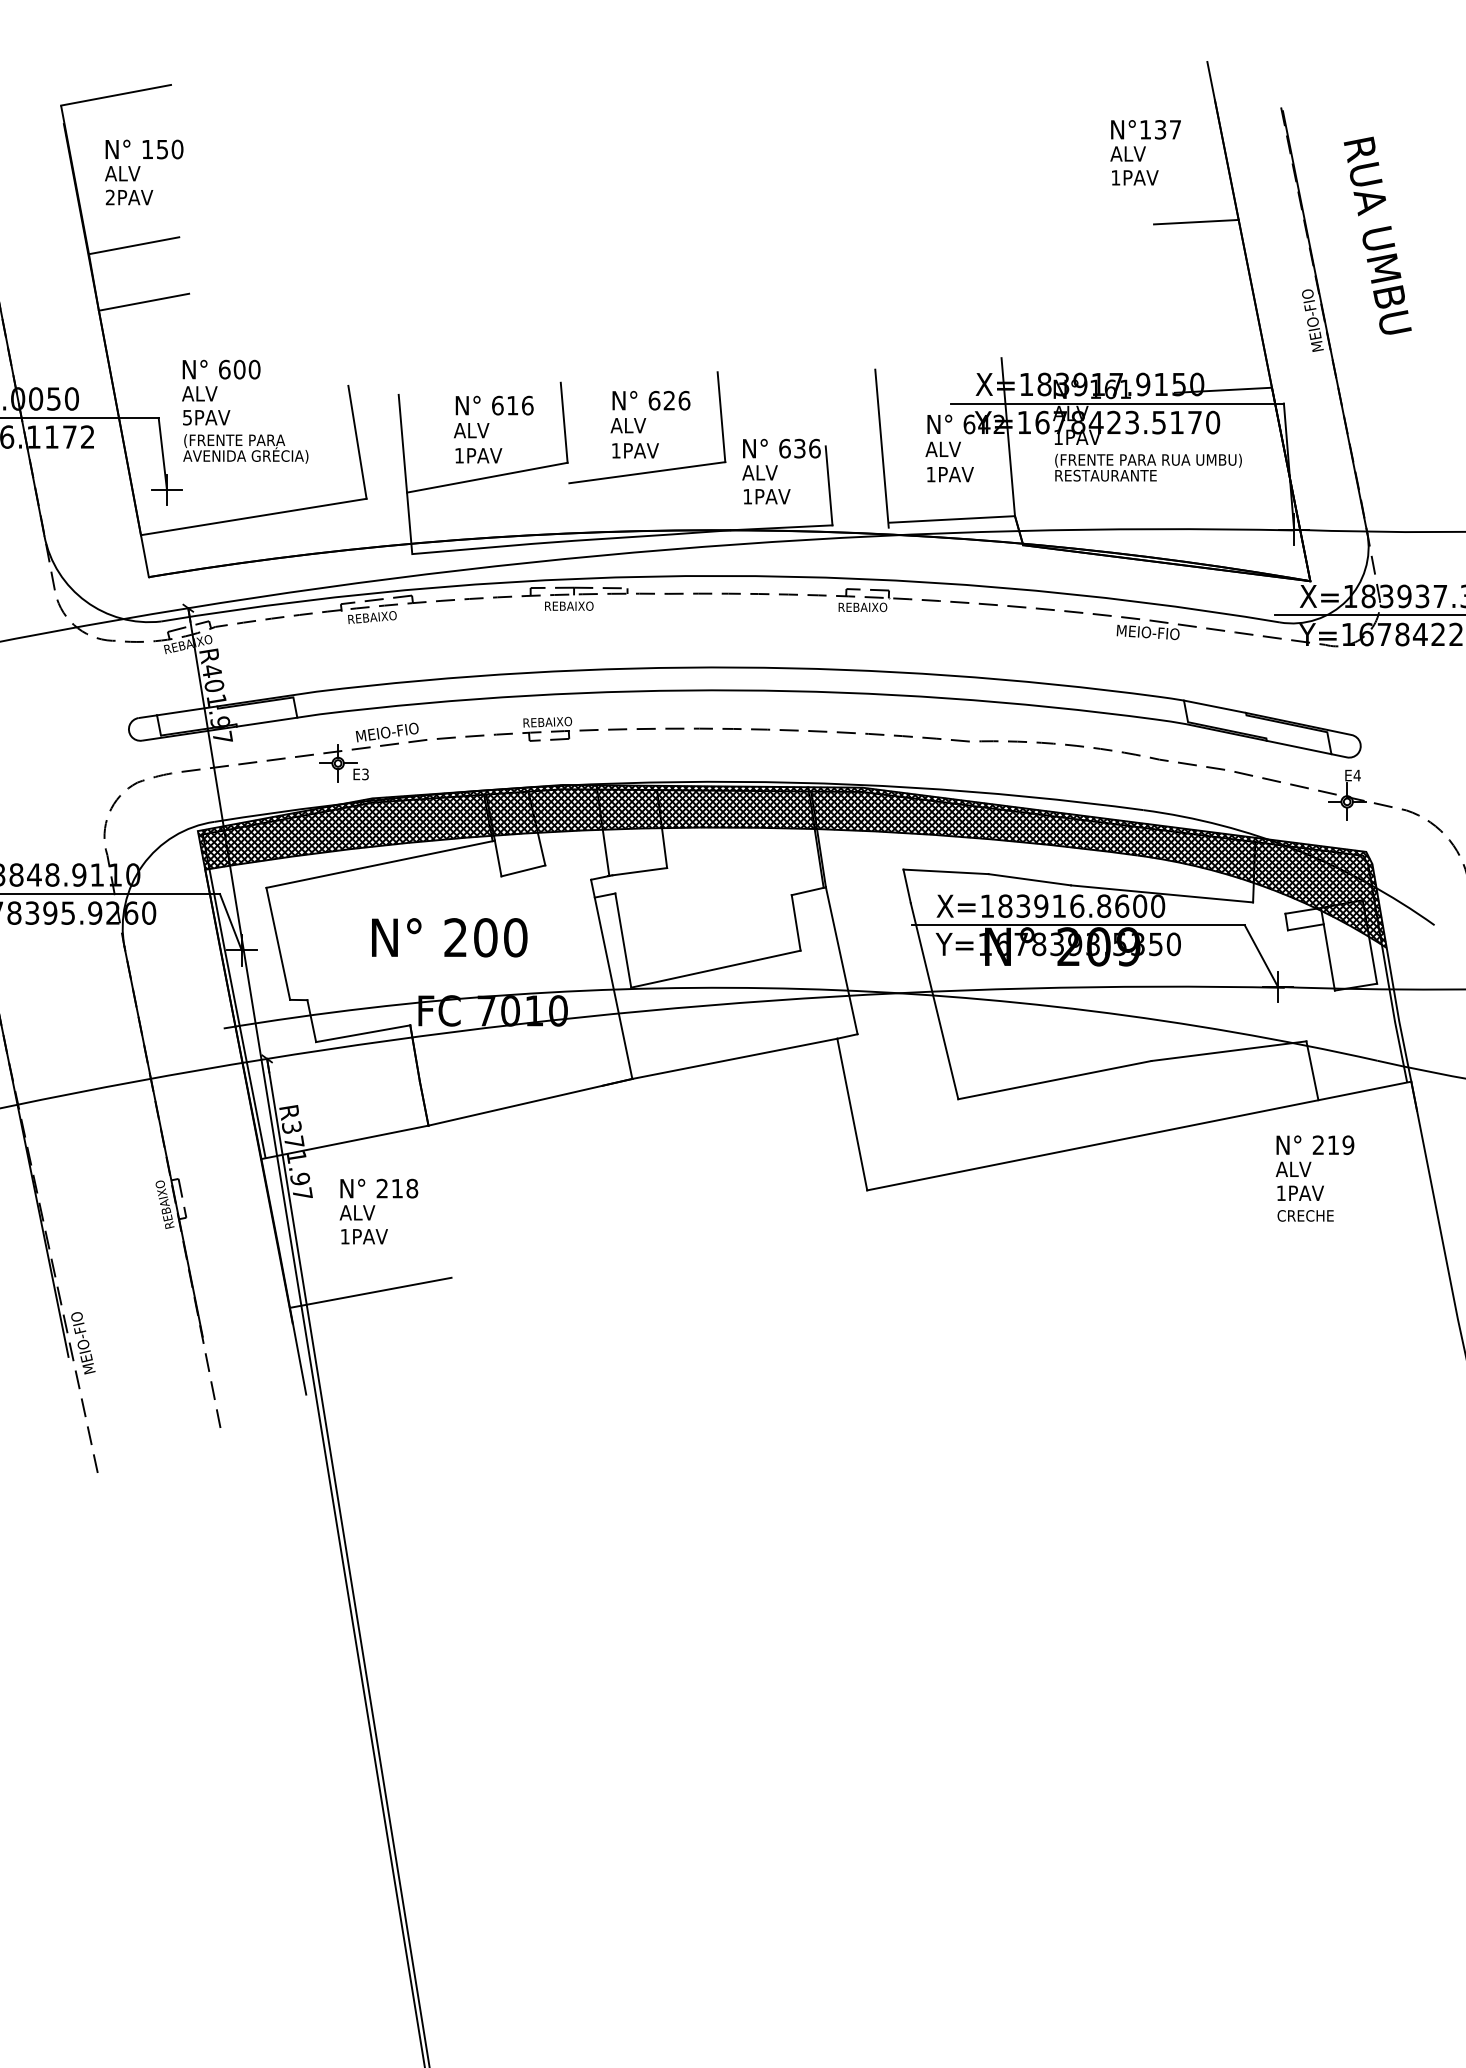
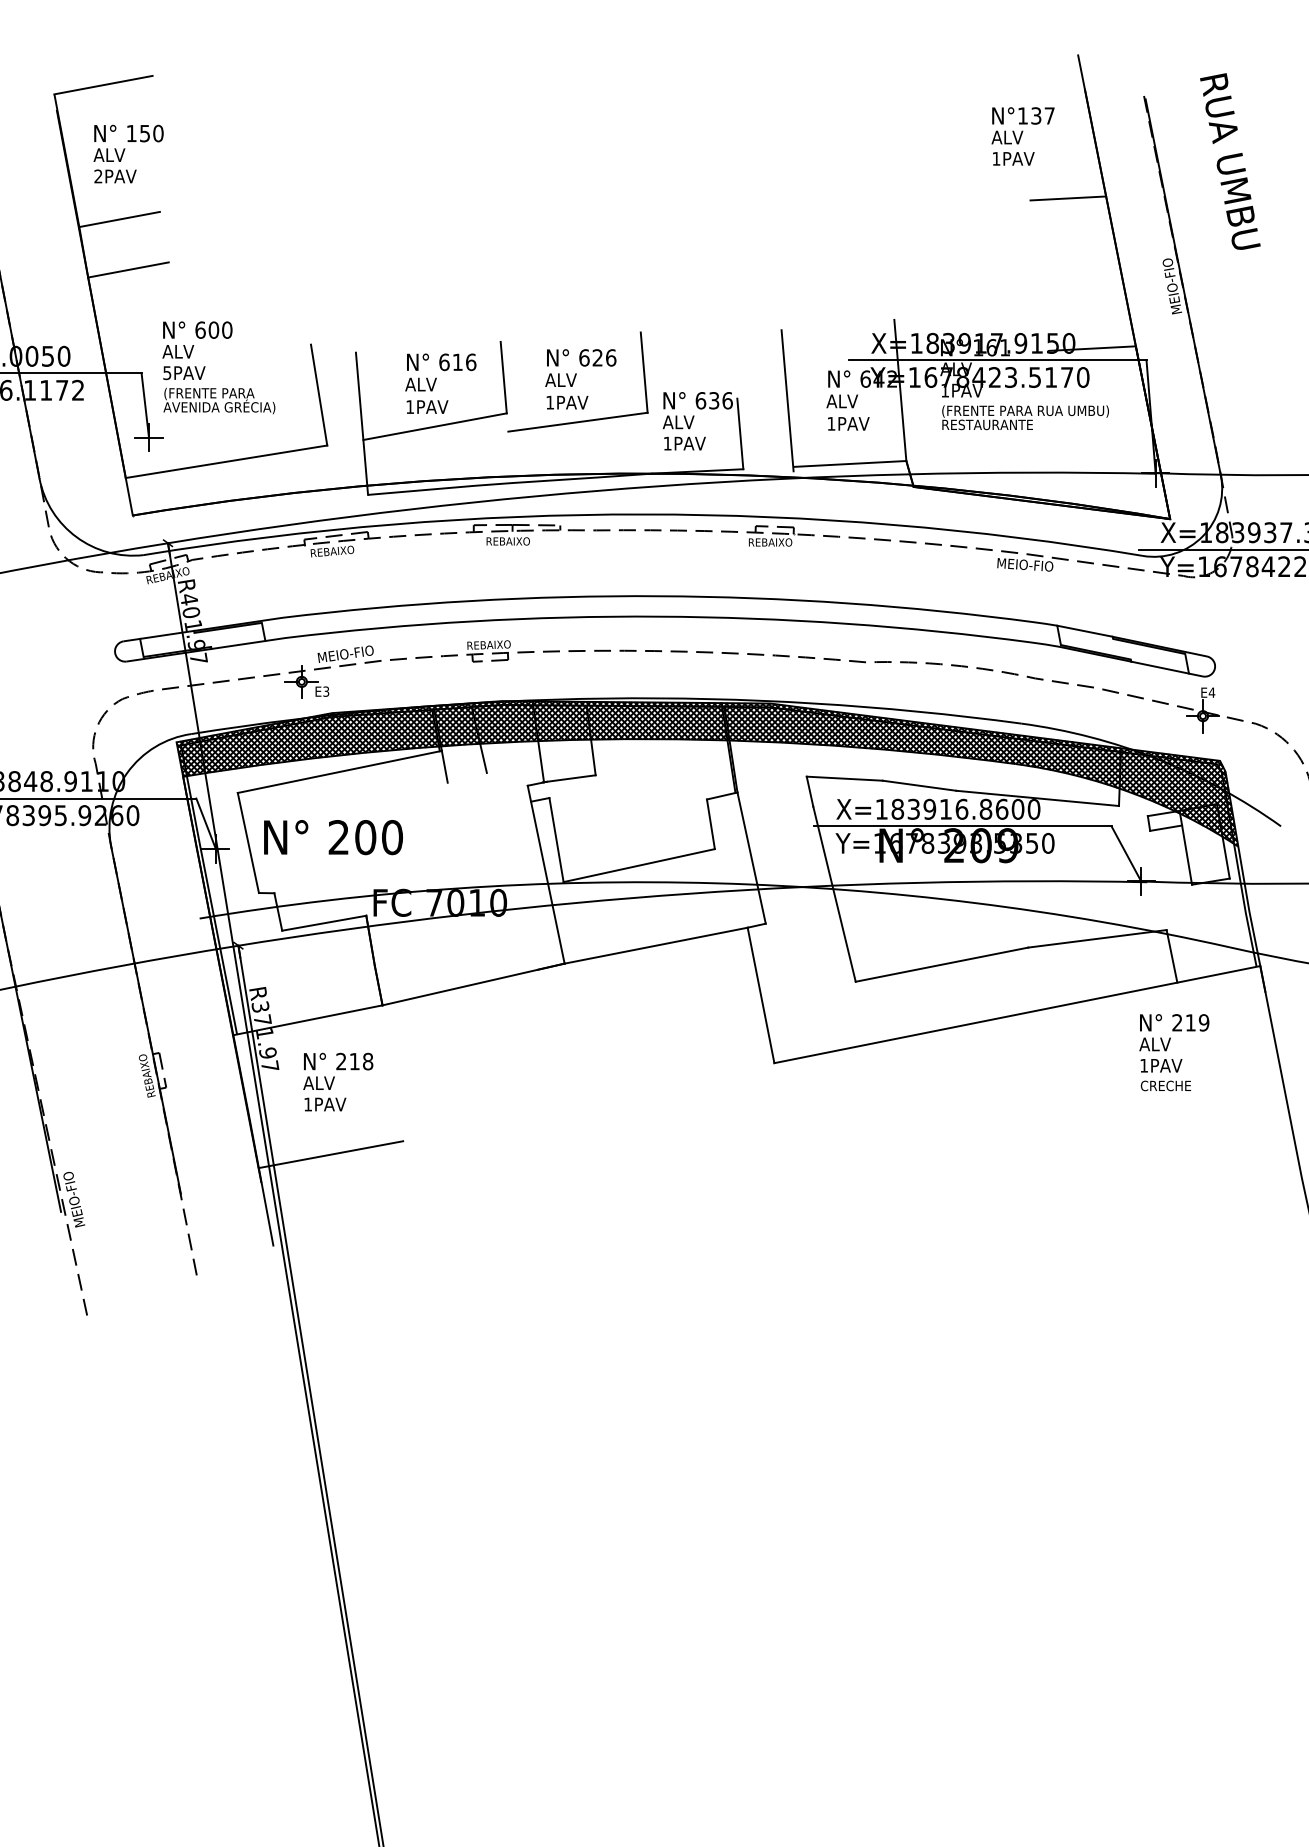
text: (1377, 235) -> (1230, 161), moved
line: (522, 870) -> (466, 777), removed
text: (449, 937) -> (333, 837), moved

